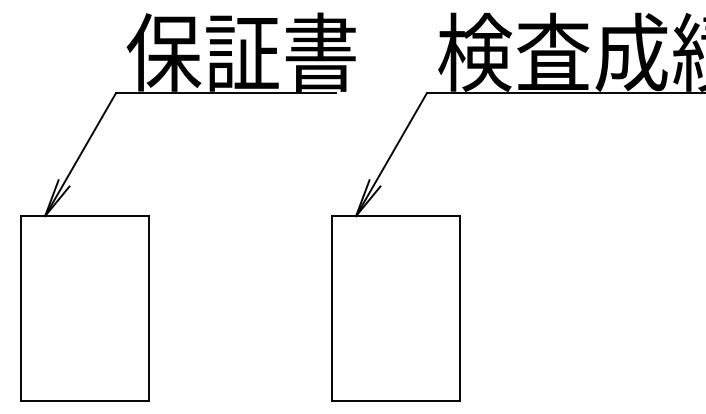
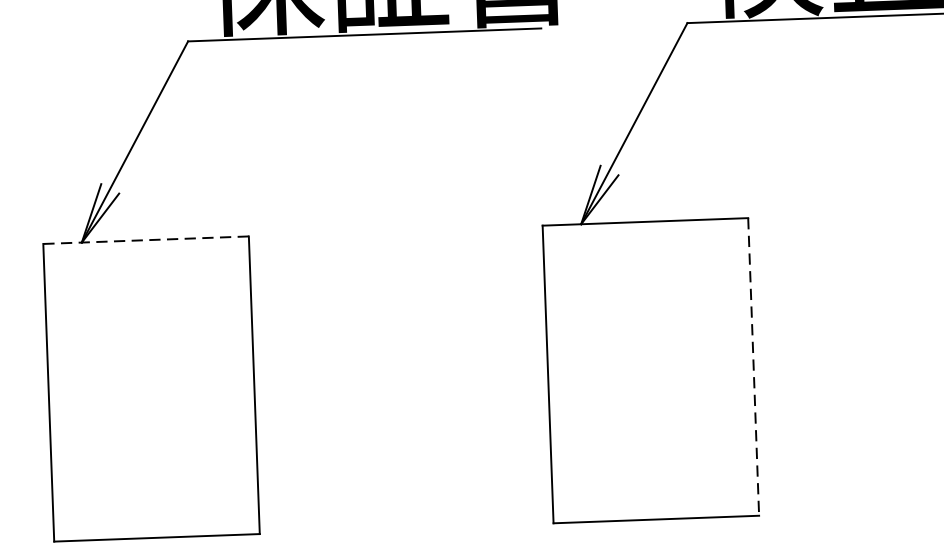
line: (85, 216) -> (146, 240), solid -> dashed
line: (460, 308) -> (754, 366), solid -> dashed

